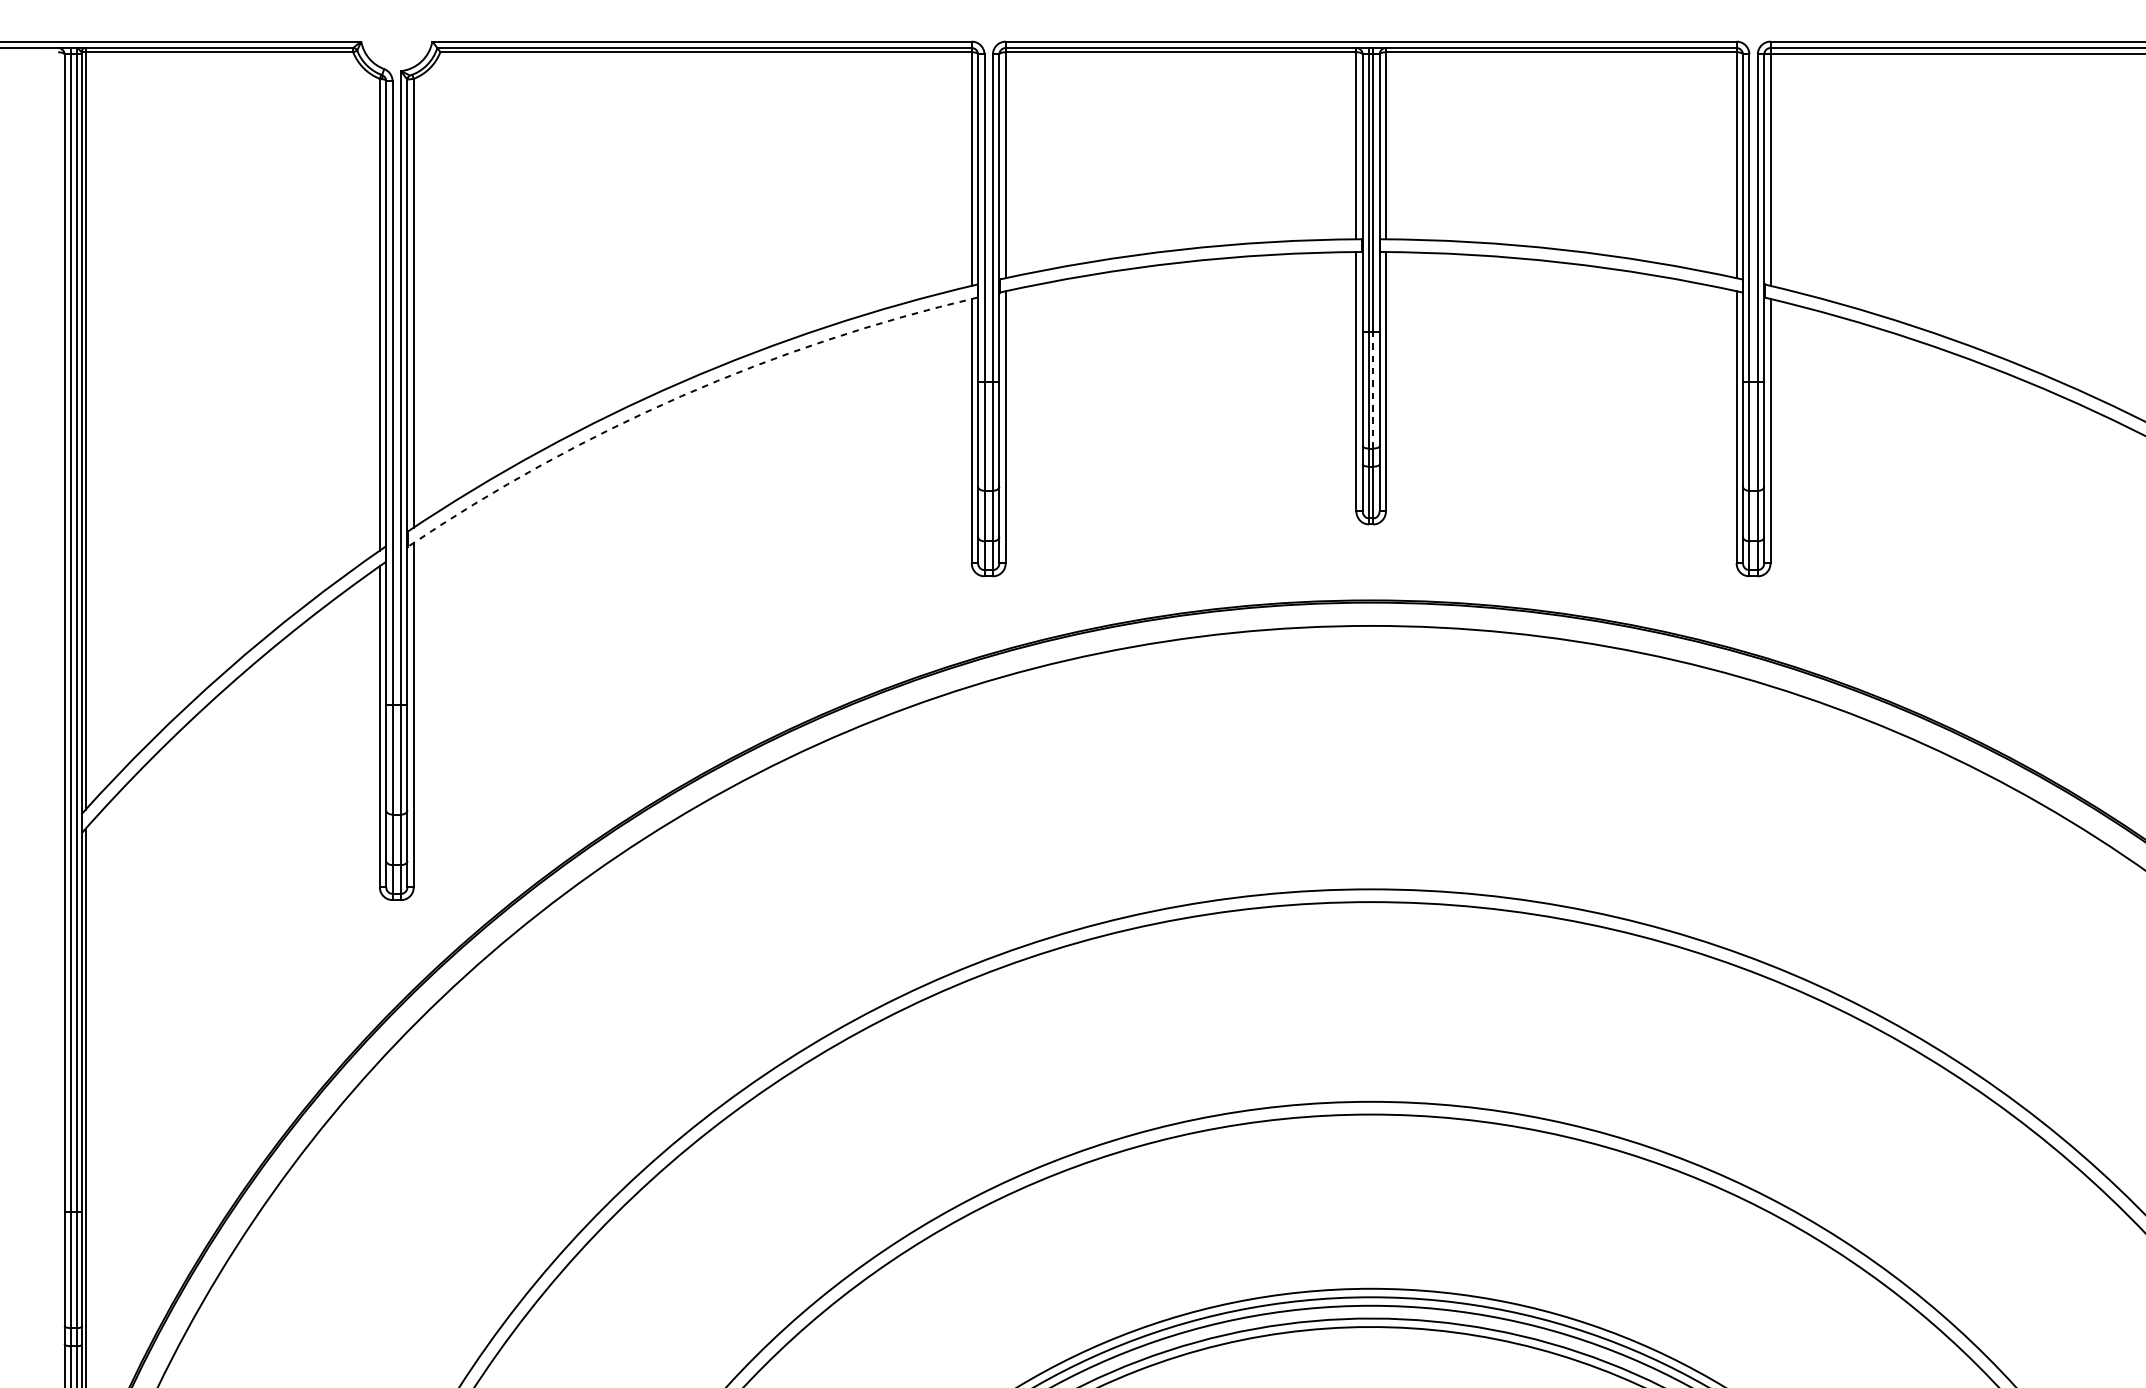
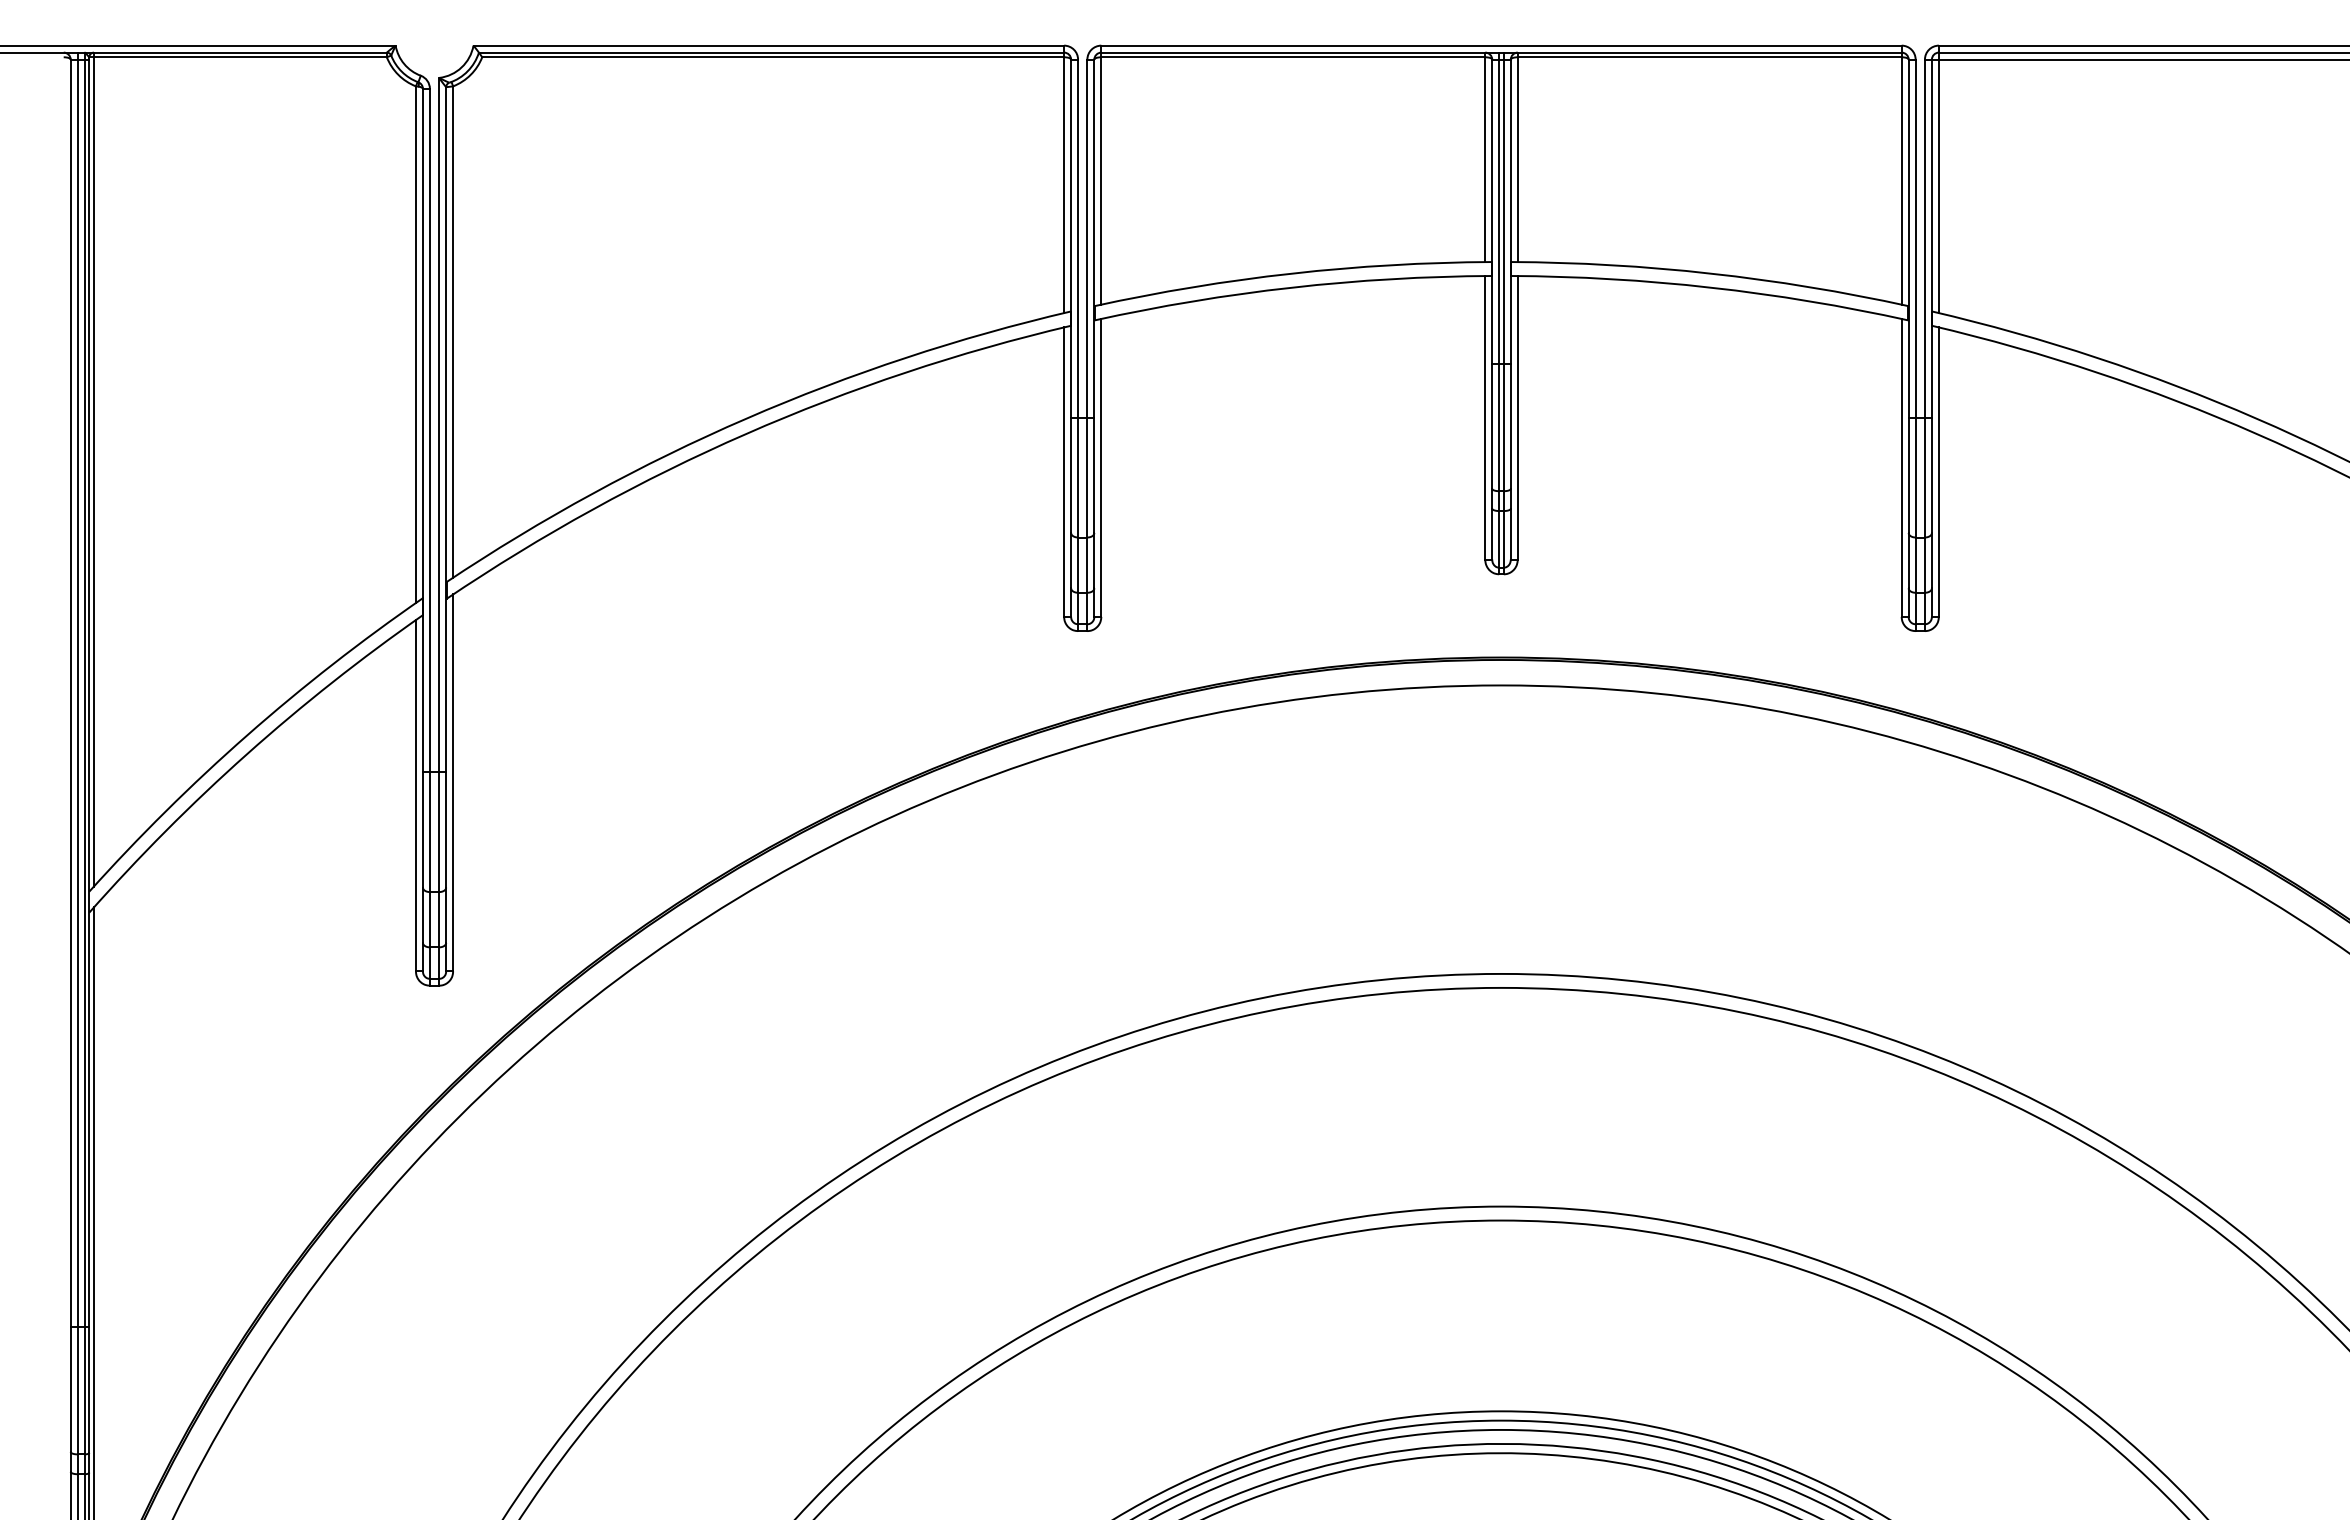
line: (1372, 390) -> (1503, 427), dashed -> solid
arc: (681, 395) -> (746, 433), dashed -> solid

